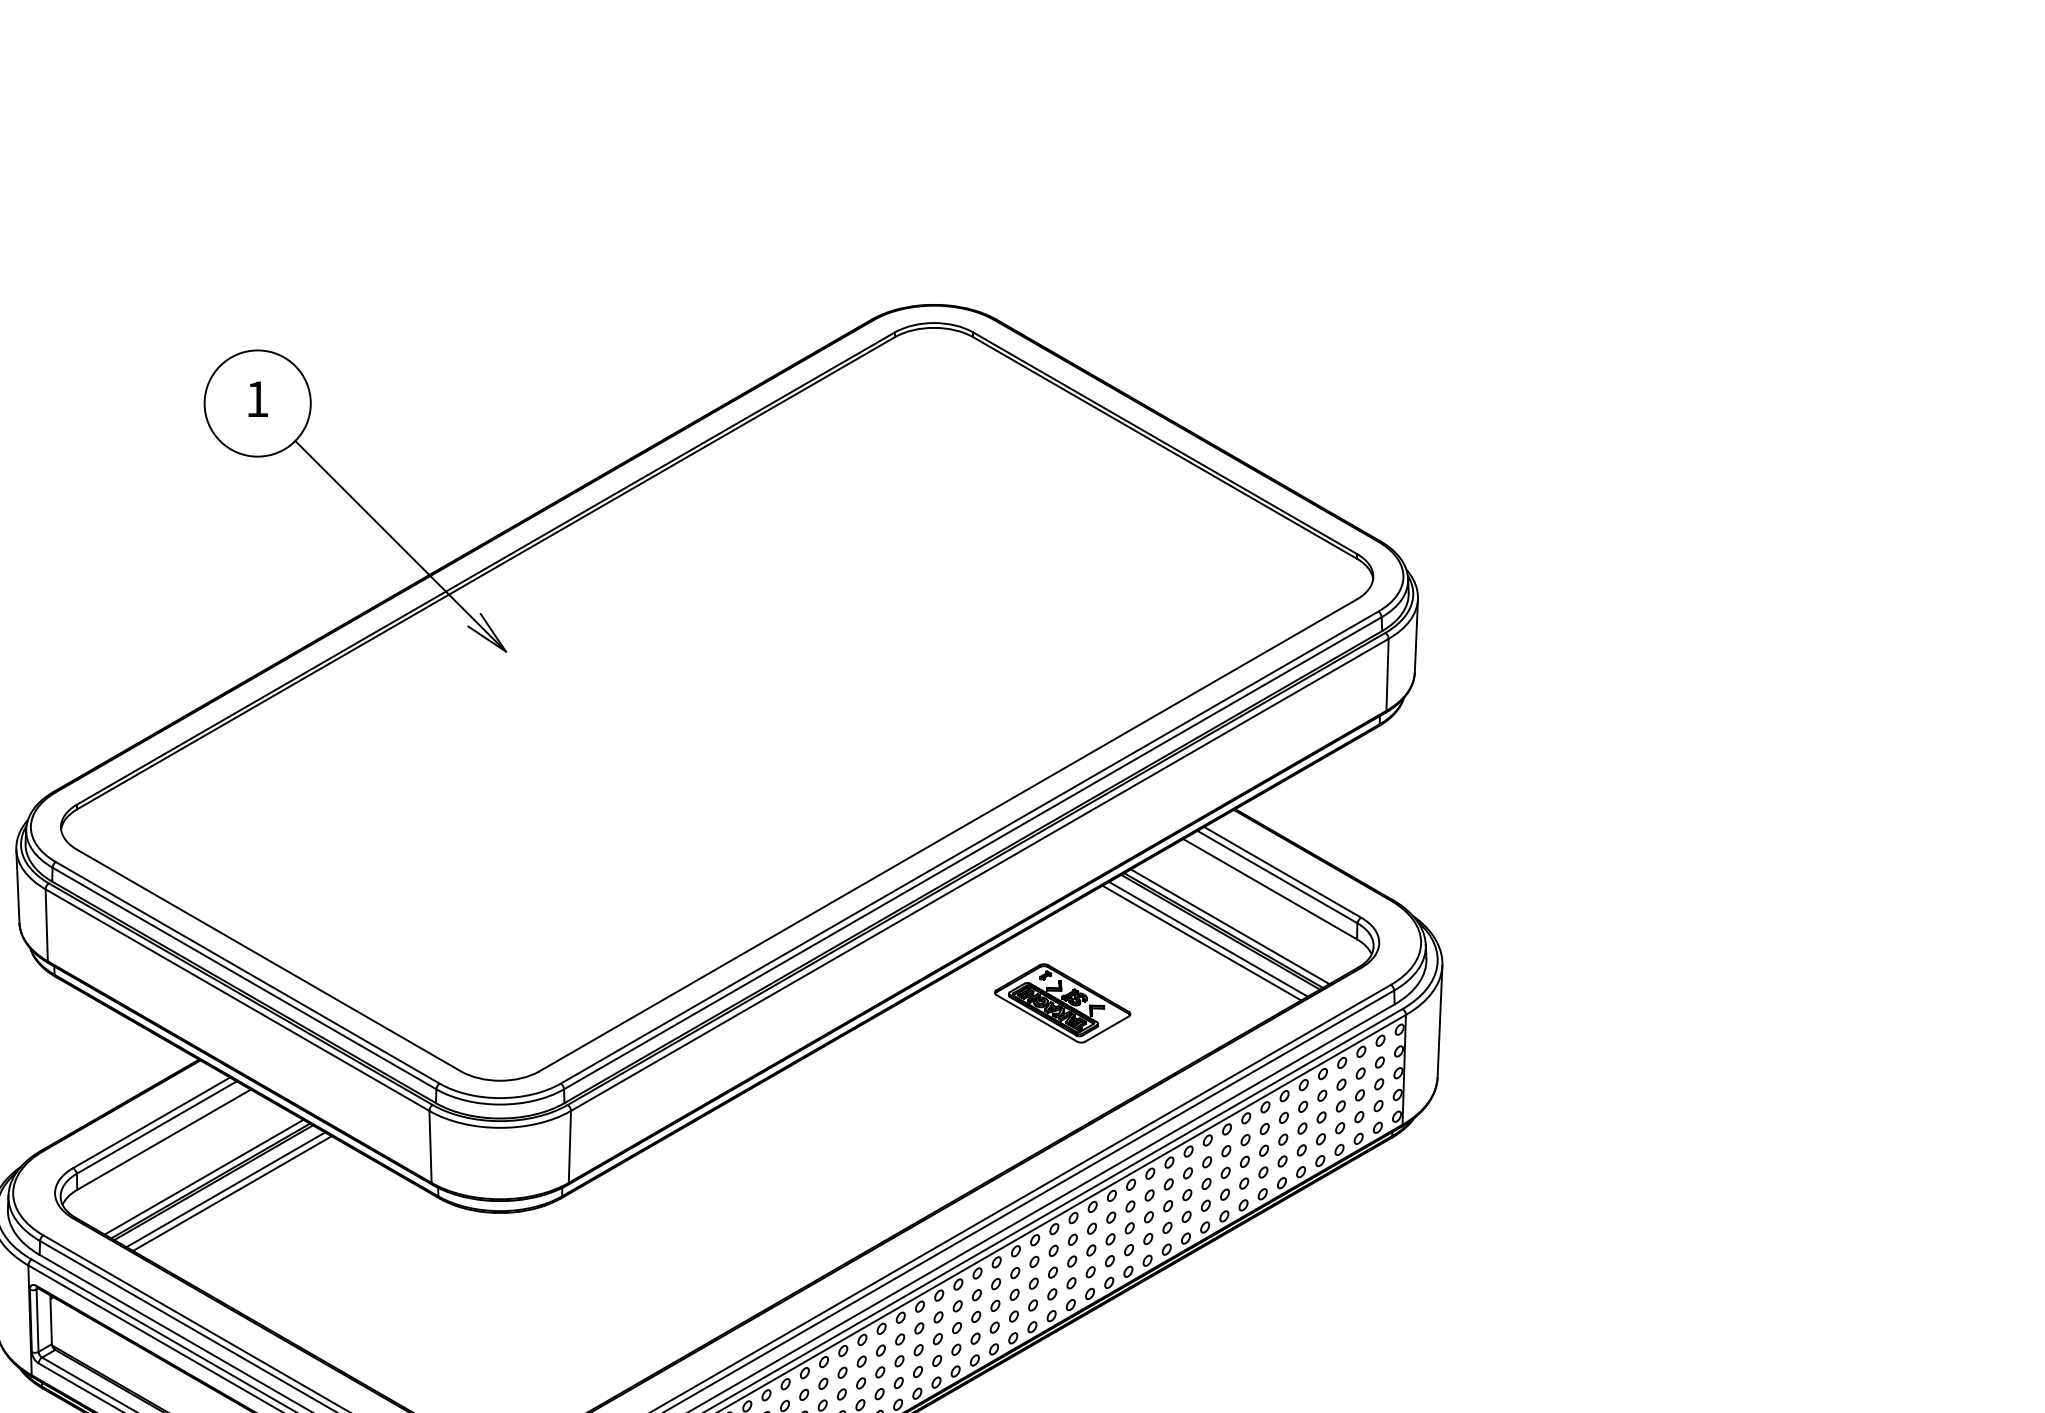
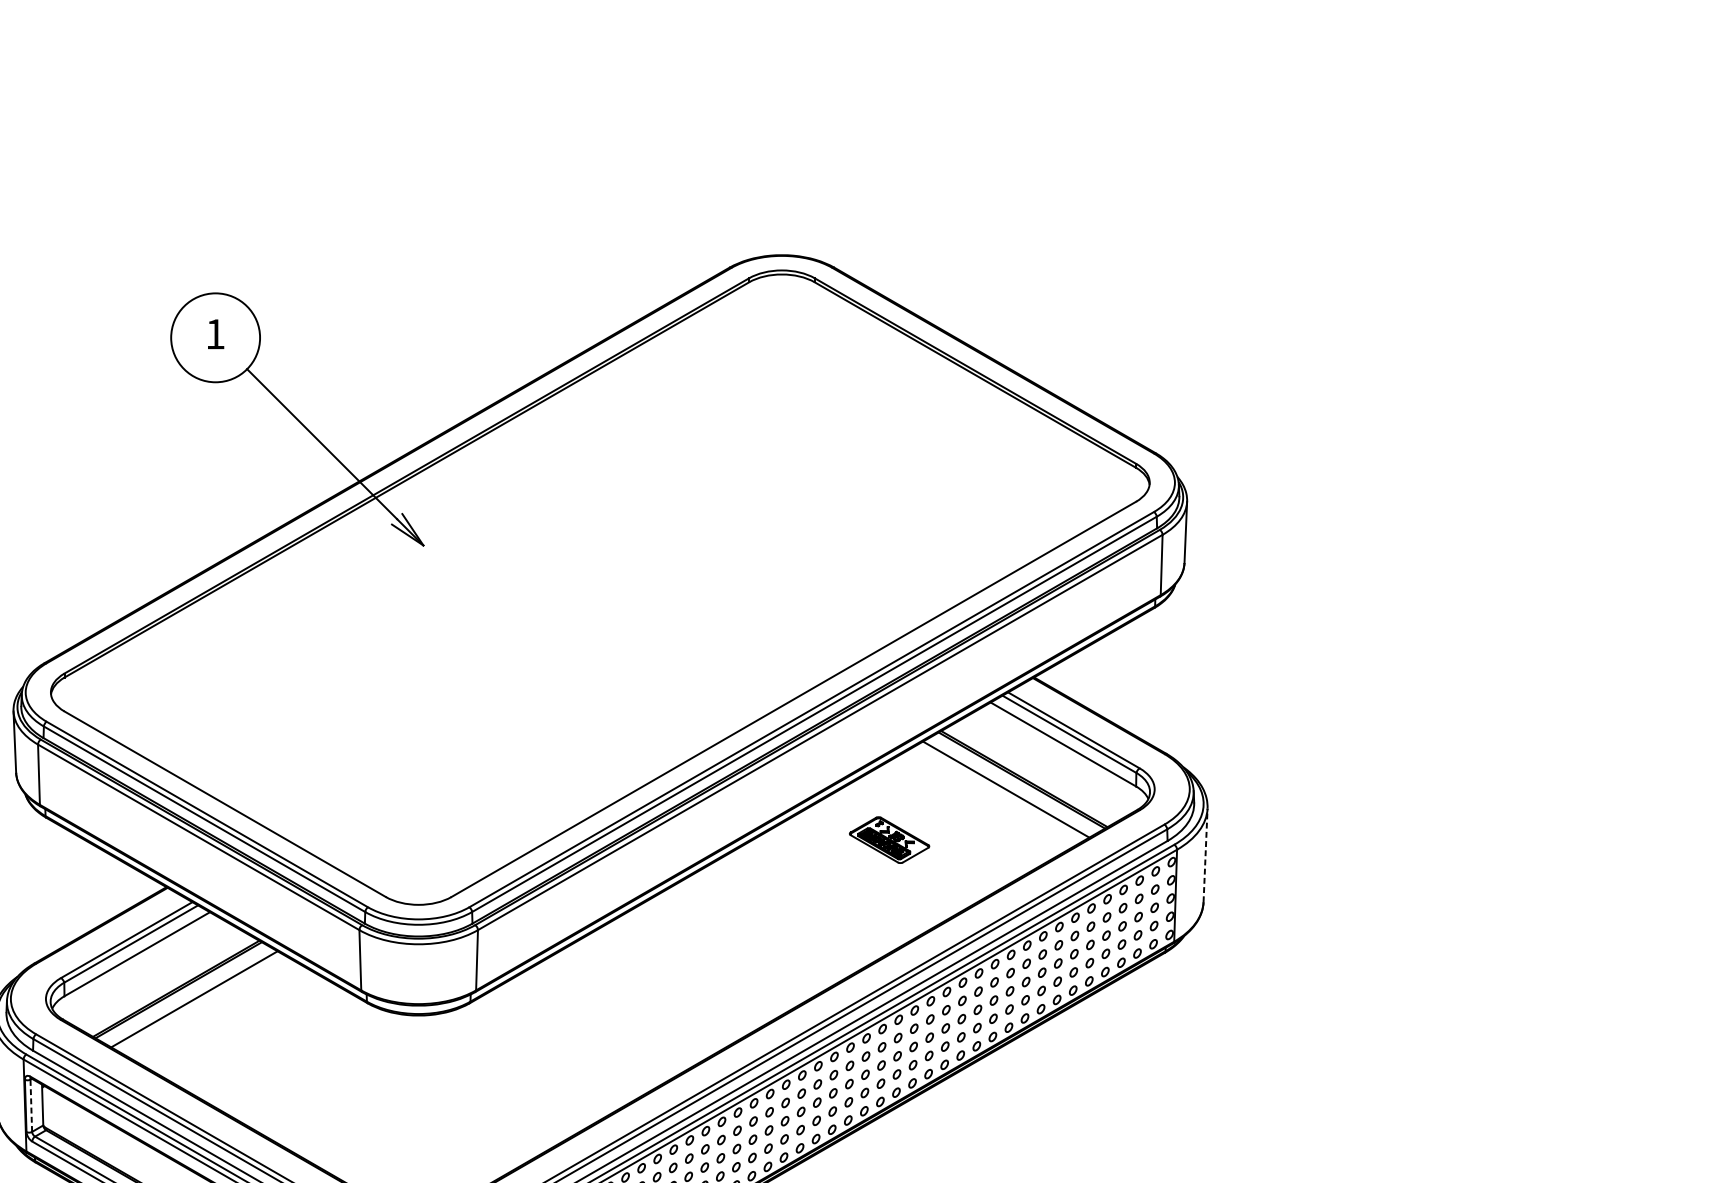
line: (1229, 926) -> (1029, 775), removed
line: (1208, 938) -> (1011, 785), removed
part: (1062, 1003) -> (889, 840), size x0.7
line: (1439, 1021) -> (1205, 855), solid -> dashed
line: (203, 1176) -> (170, 985), removed
line: (225, 1189) -> (188, 995), removed
line: (37, 1320) -> (31, 1105), solid -> dashed

